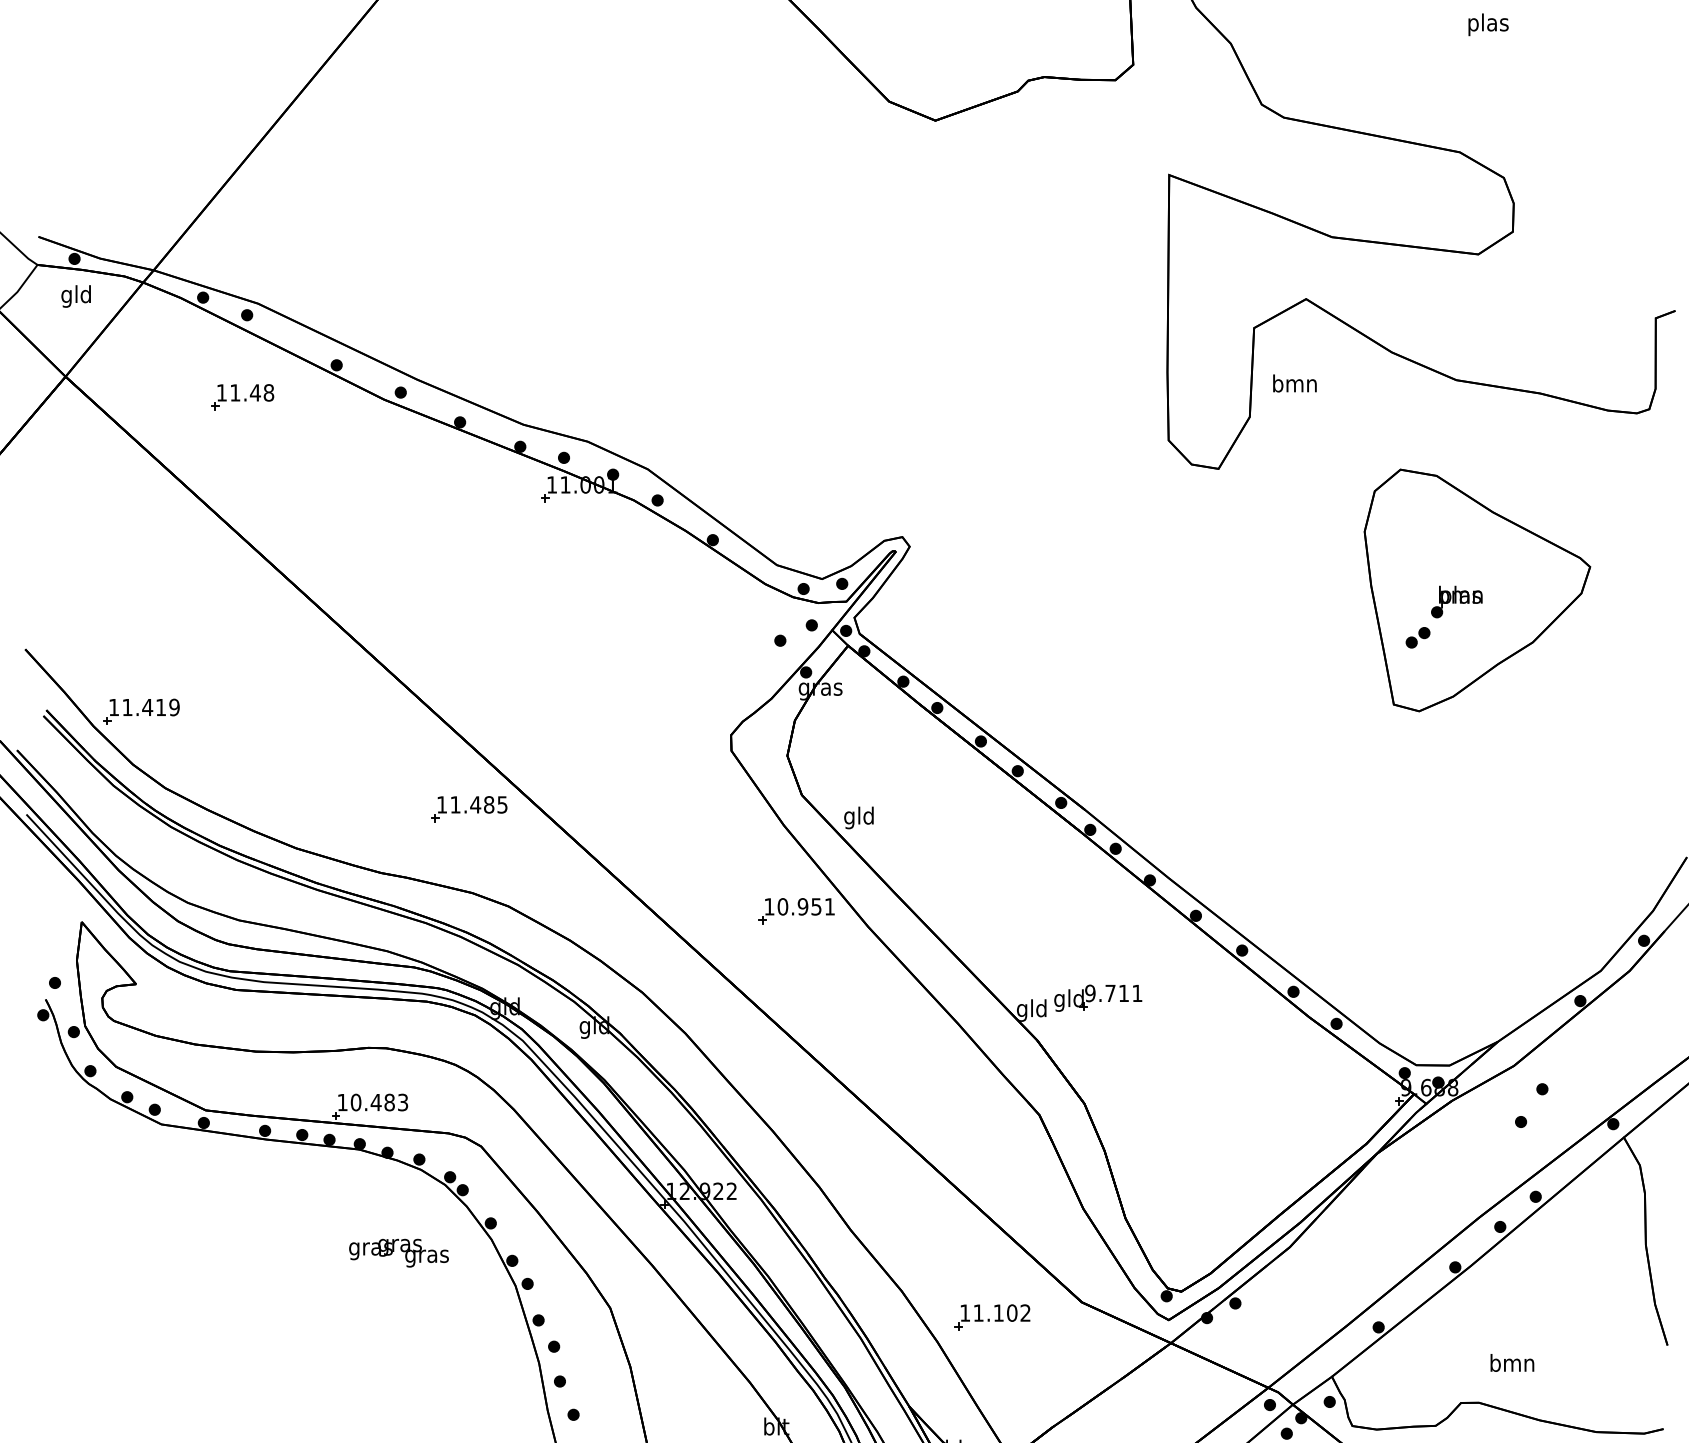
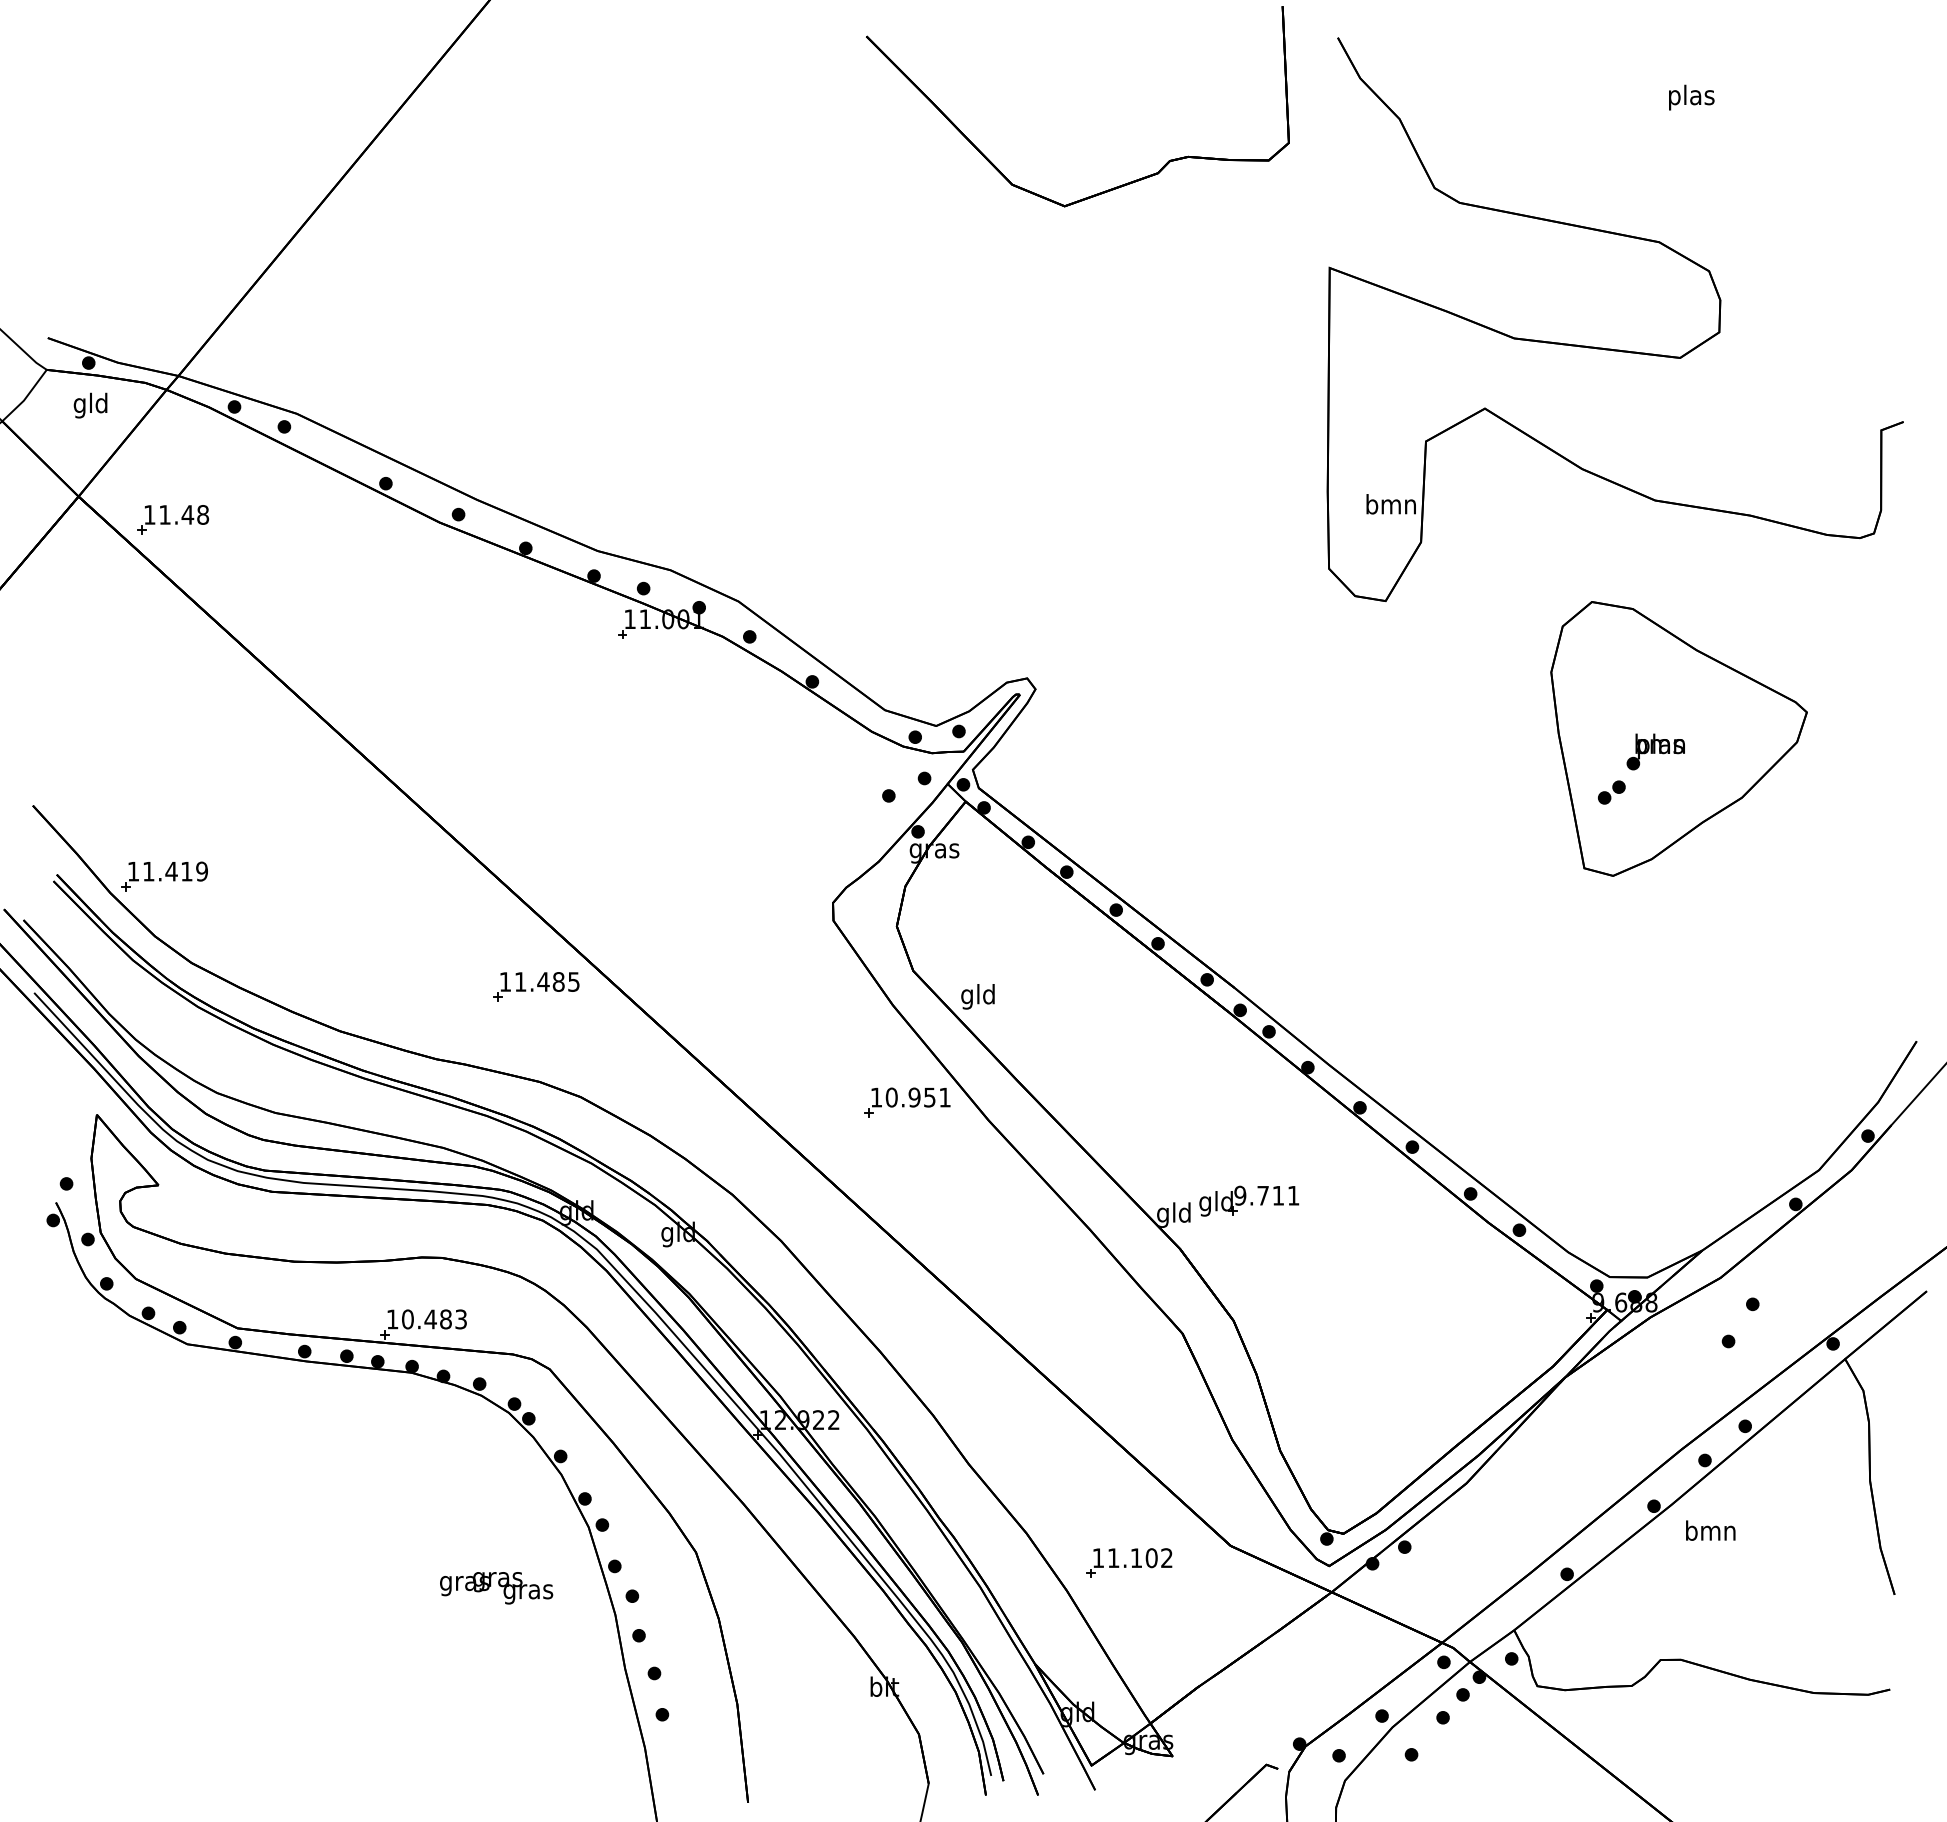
text: (1294, 383) -> (1390, 504), moved
part: (242, 396) -> (173, 519), moved
text: (398, 1253) -> (496, 1588), moved
text: (1512, 1362) -> (1710, 1530), moved

